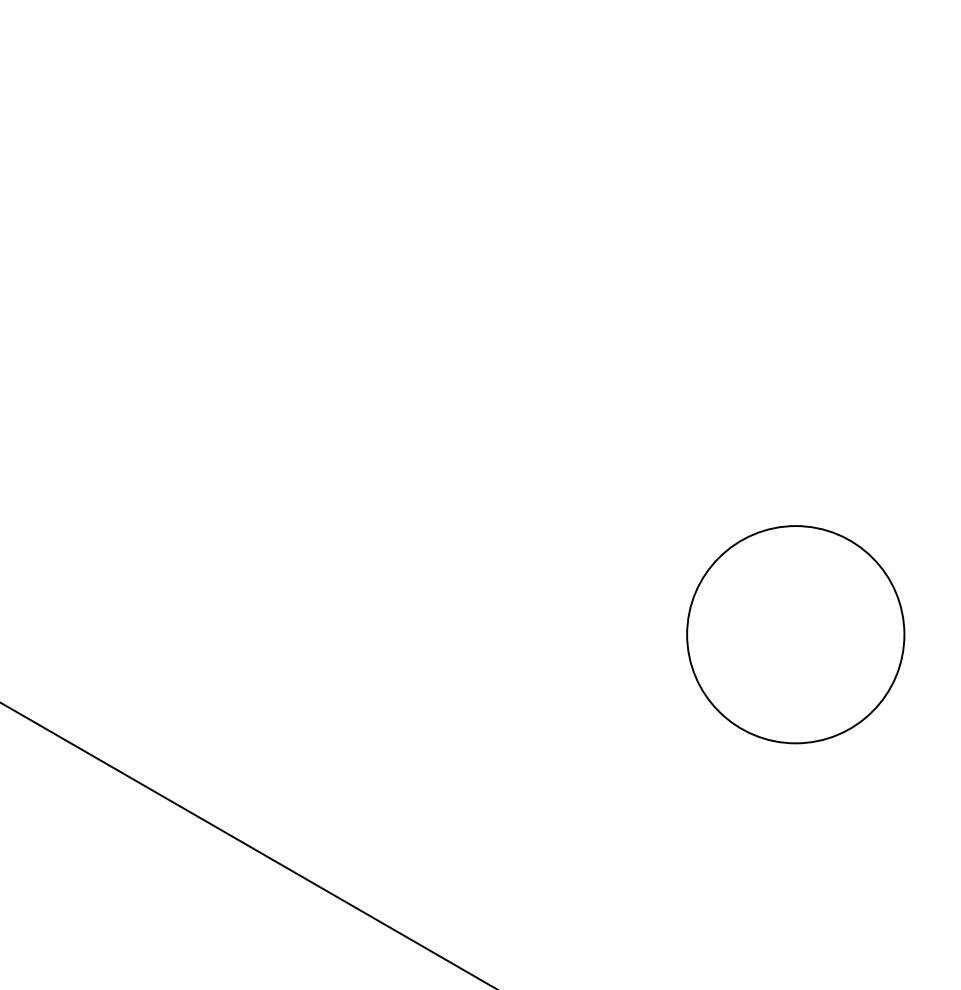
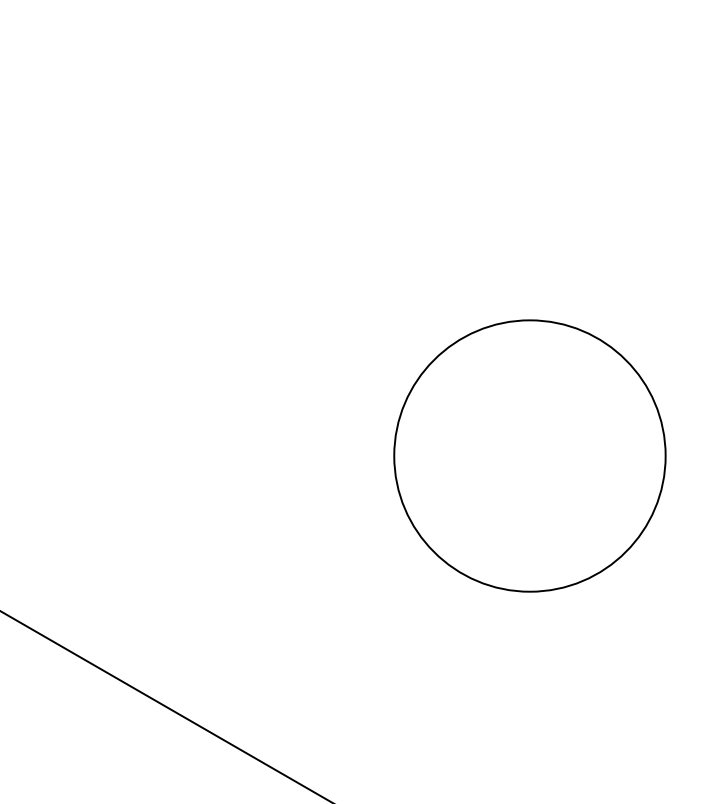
circle: (795, 634) -> (529, 455), size x1.43

